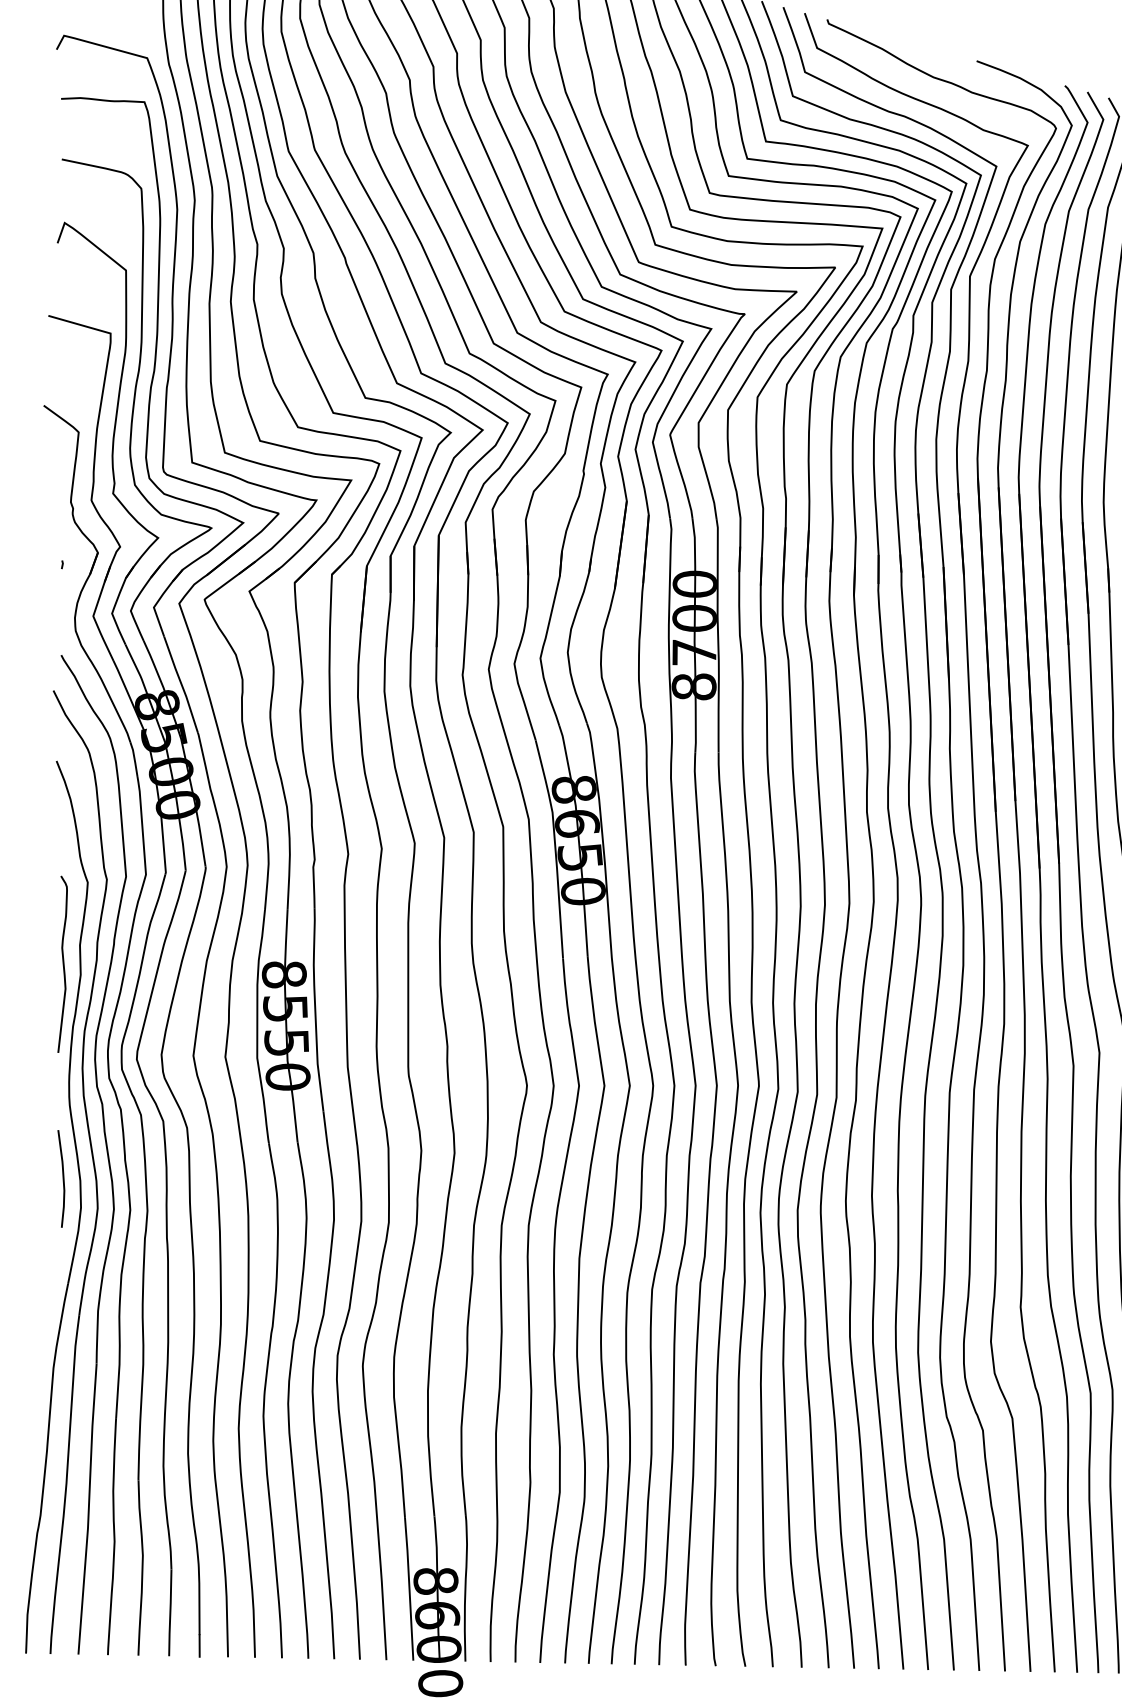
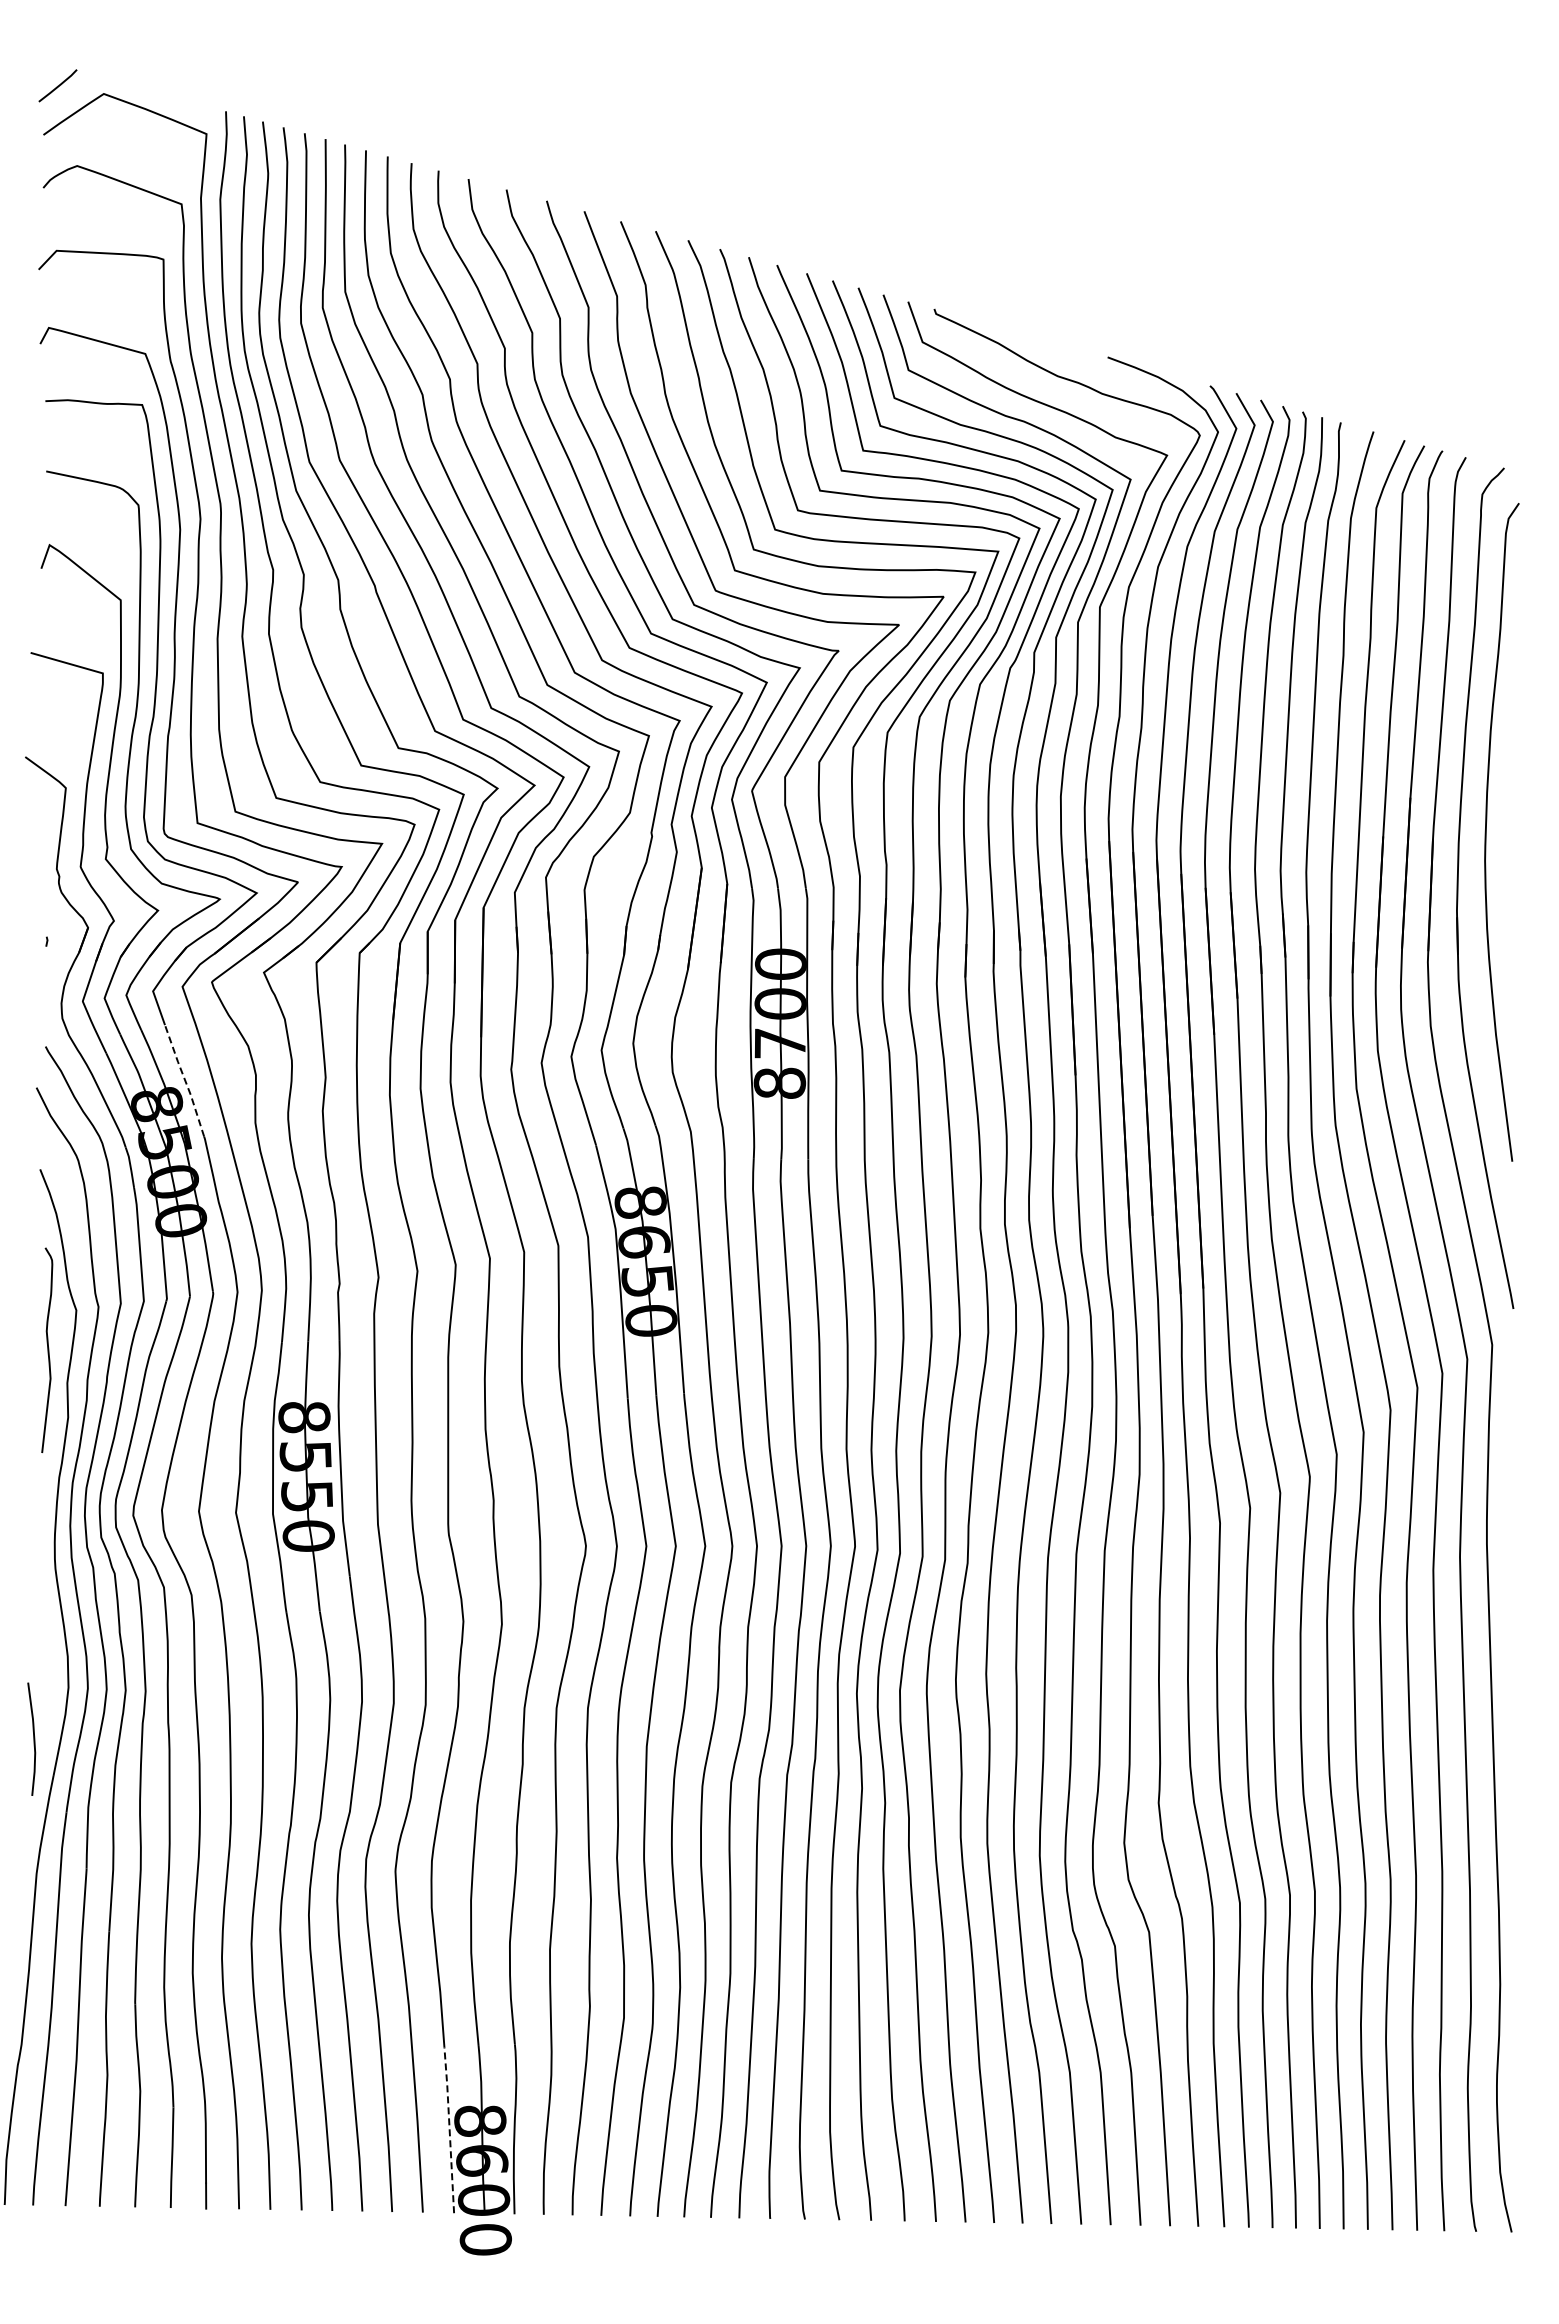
line: (181, 684) -> (185, 1080), solid -> dashed
curve: (62, 963) -> (47, 1349), moved
curve: (62, 1178) -> (33, 1738), moved
line: (409, 1588) -> (449, 2129), solid -> dashed

